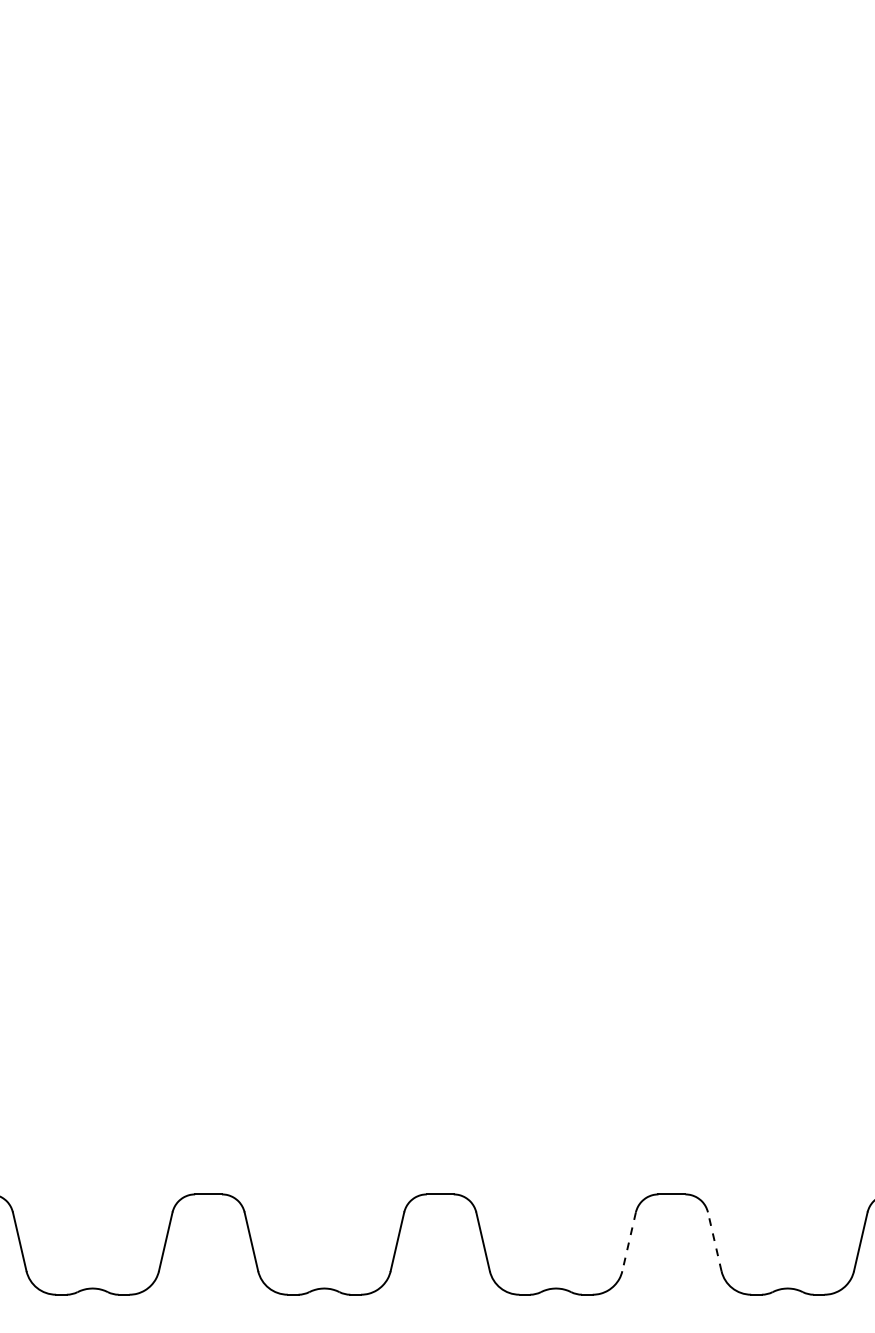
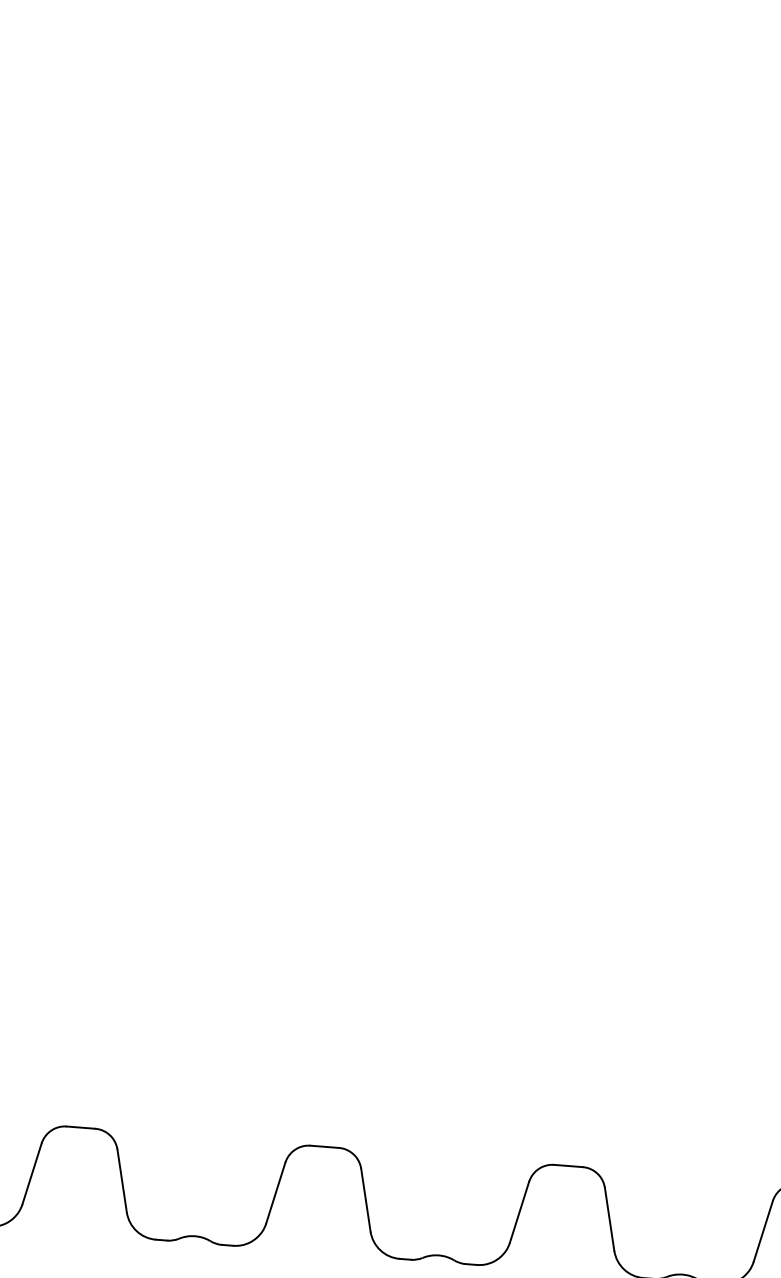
line: (714, 1241) -> (609, 1219), dashed -> solid
line: (629, 1242) -> (519, 1213), dashed -> solid

